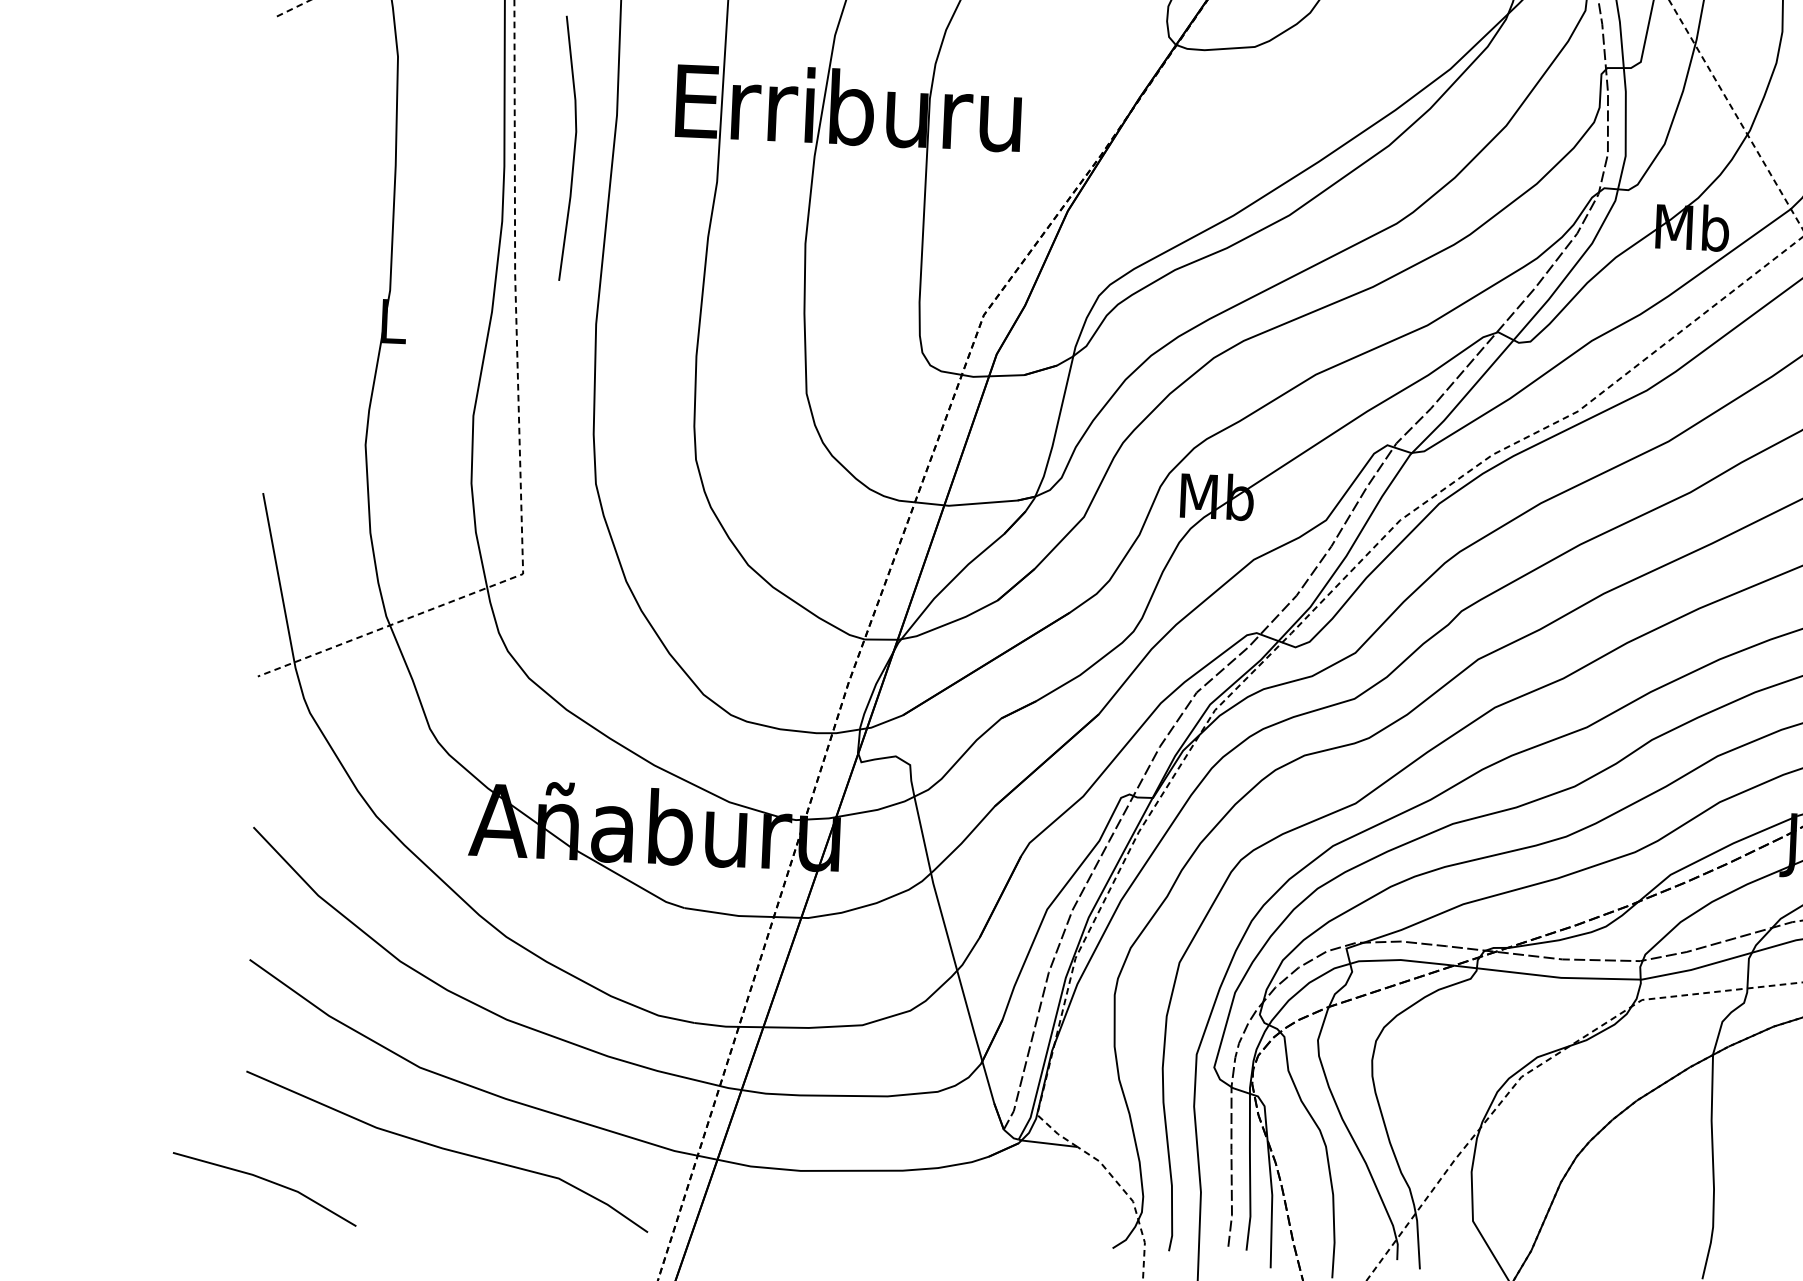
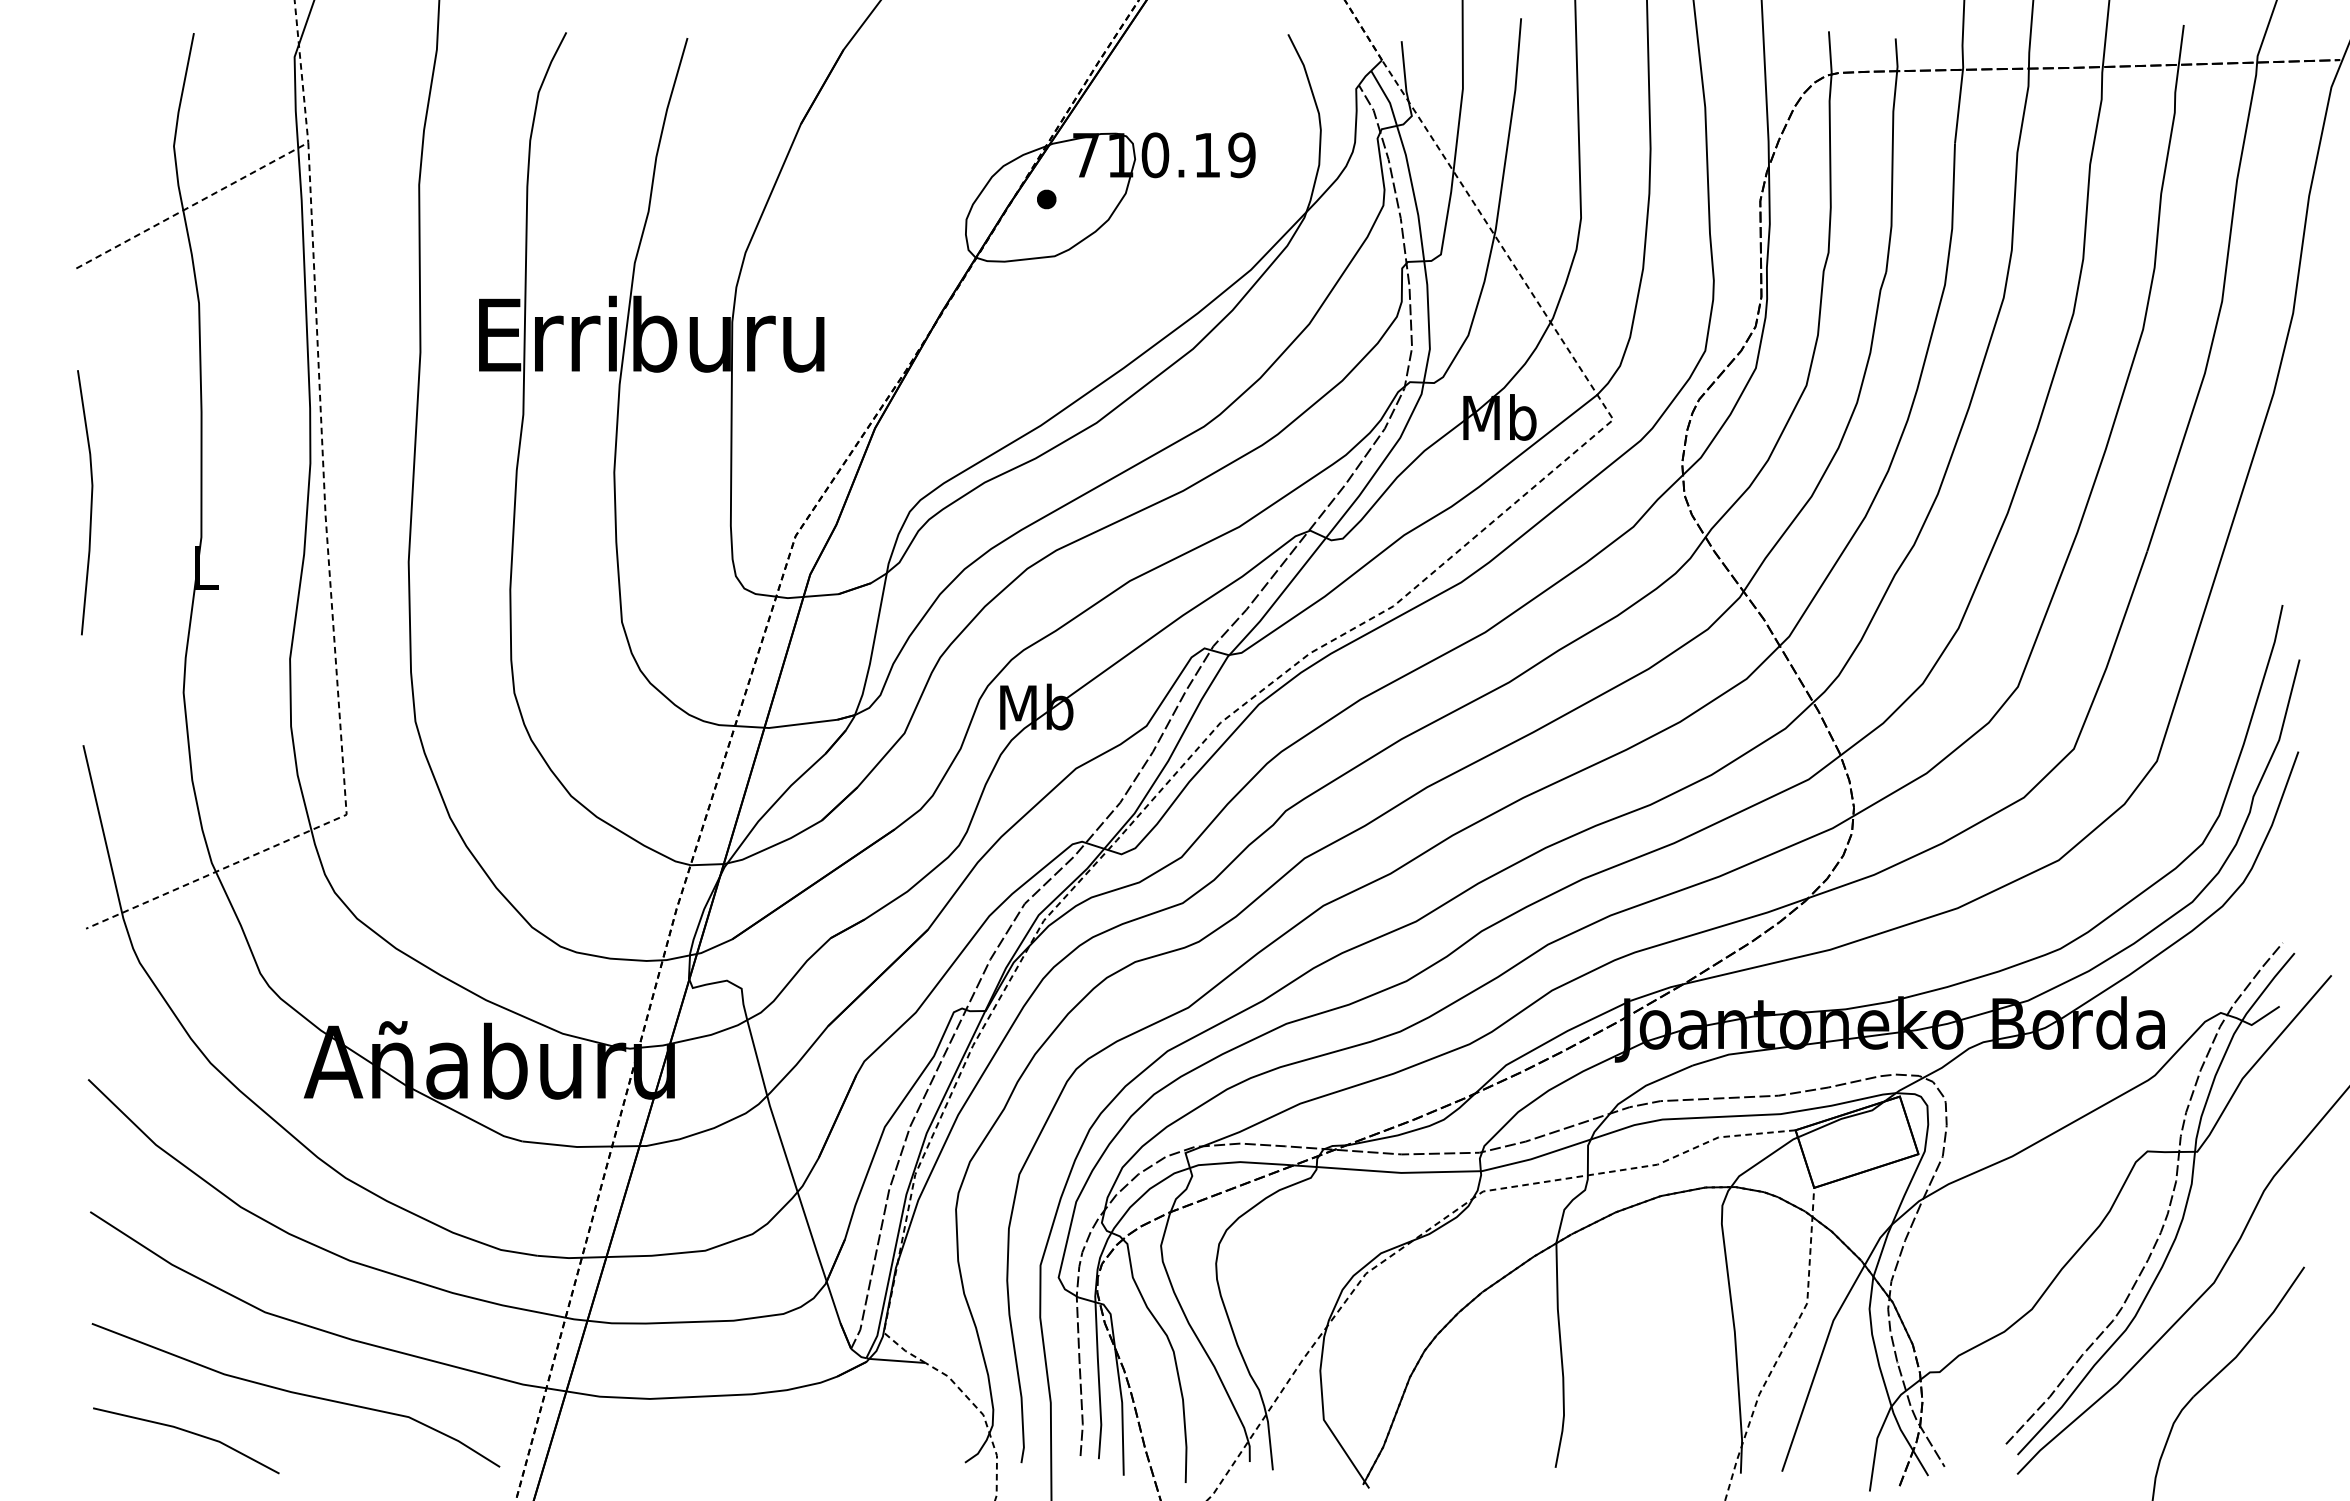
line: (573, 148) -> (90, 502), moved
line: (266, 1181) -> (187, 1432), moved

